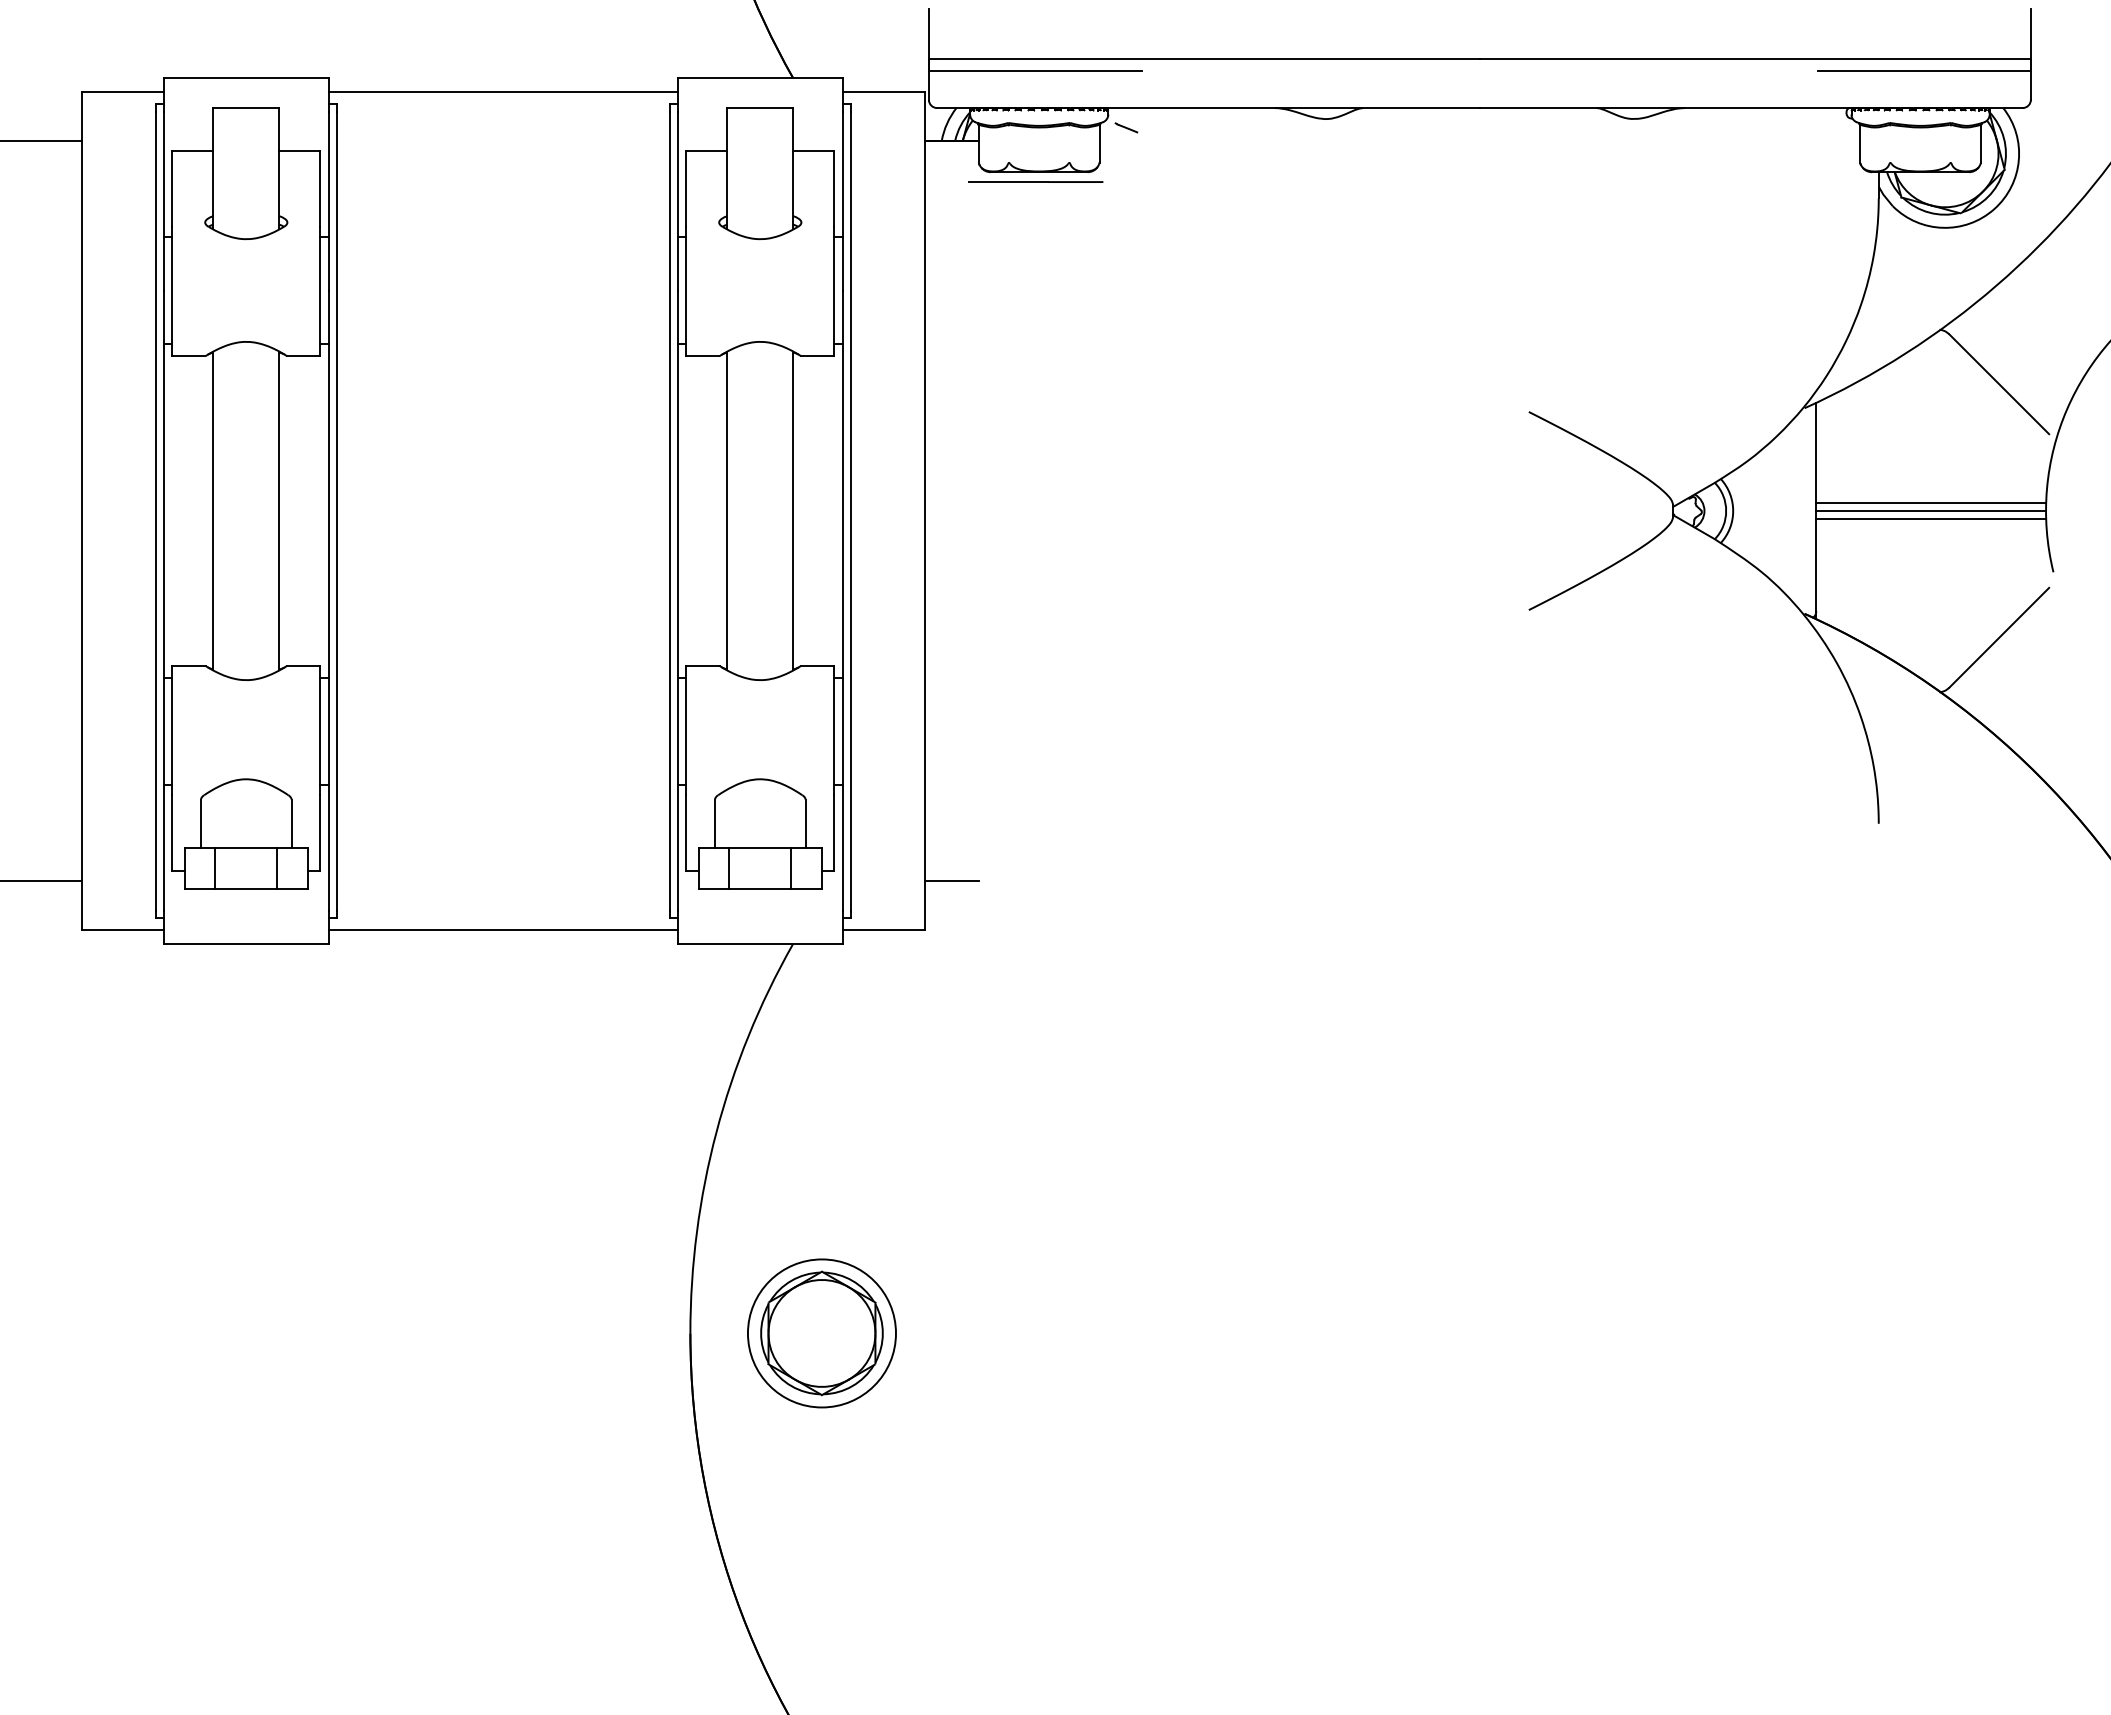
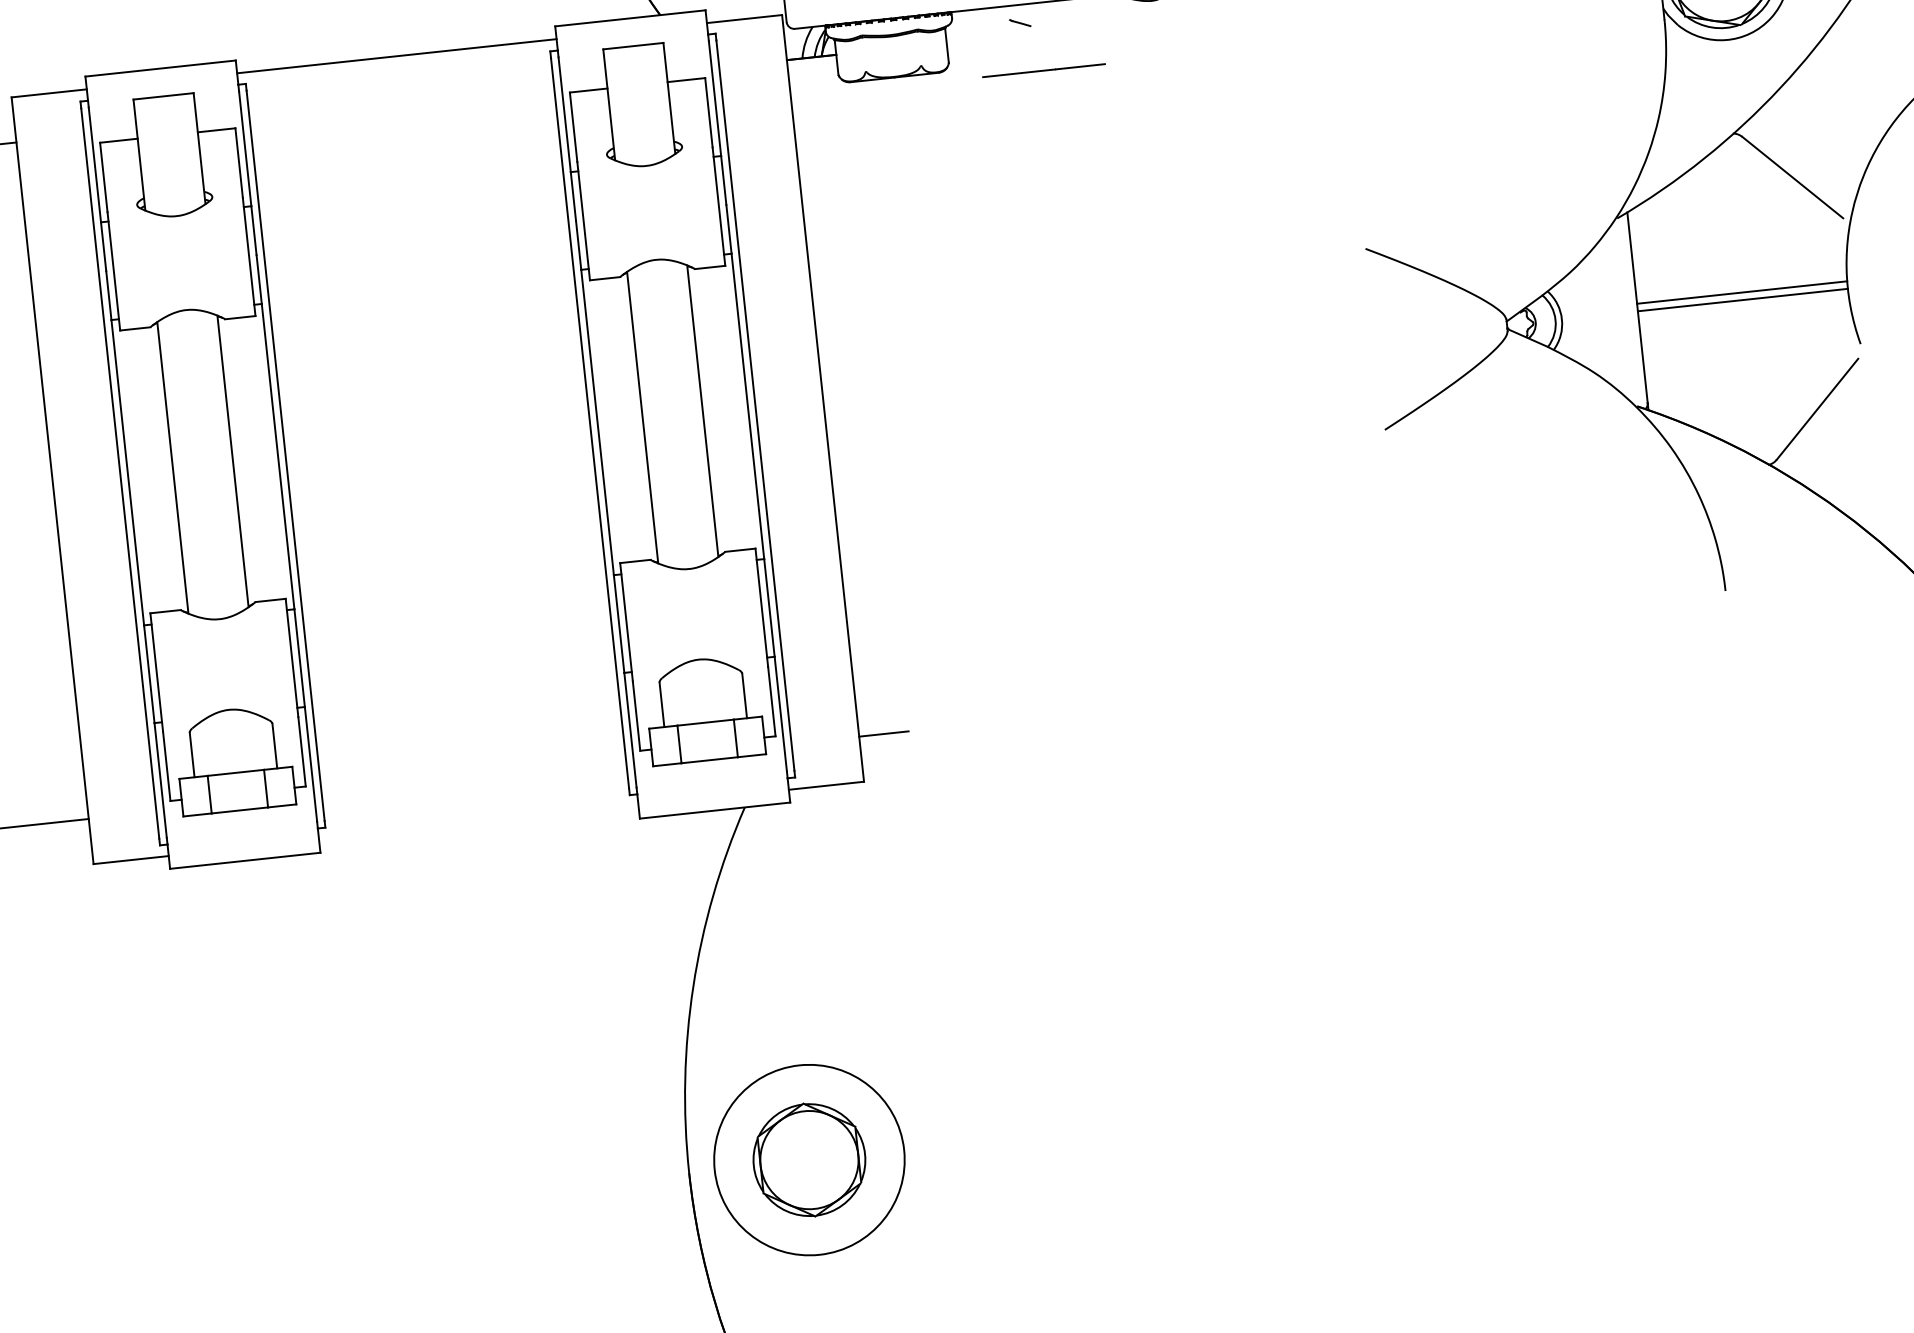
line: (1126, 127) -> (1020, 22), moved
line: (1035, 181) -> (1043, 70), moved
line: (1931, 519) -> (1744, 307), removed
line: (503, 930) -> (478, 822), removed
circle: (821, 1333) -> (809, 1160), size x1.4

